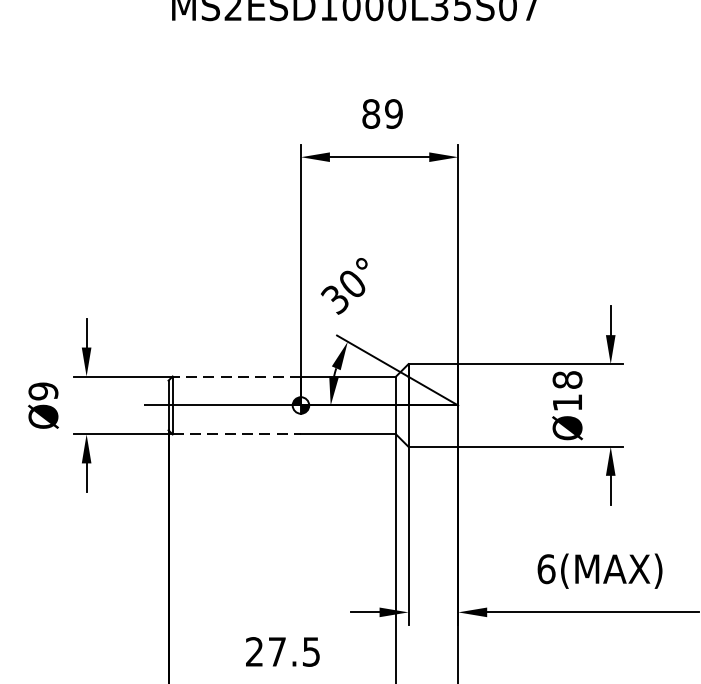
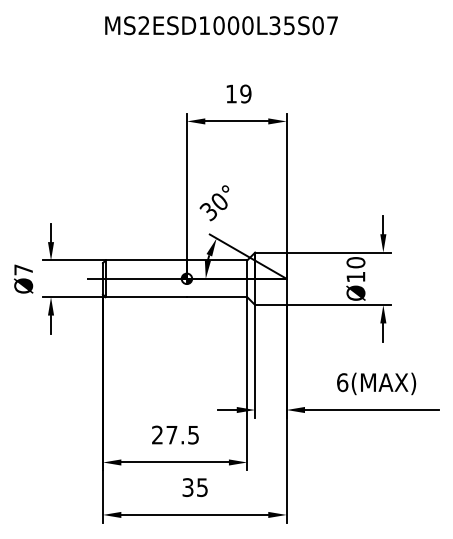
text: (371, 113) -> (231, 93), 89 -> 19
line: (237, 376) -> (146, 260), dashed -> solid
text: (566, 379) -> (355, 262), Ø18 -> Ø10
text: (43, 390) -> (23, 269), Ø9 -> Ø7
line: (237, 434) -> (146, 297), dashed -> solid

